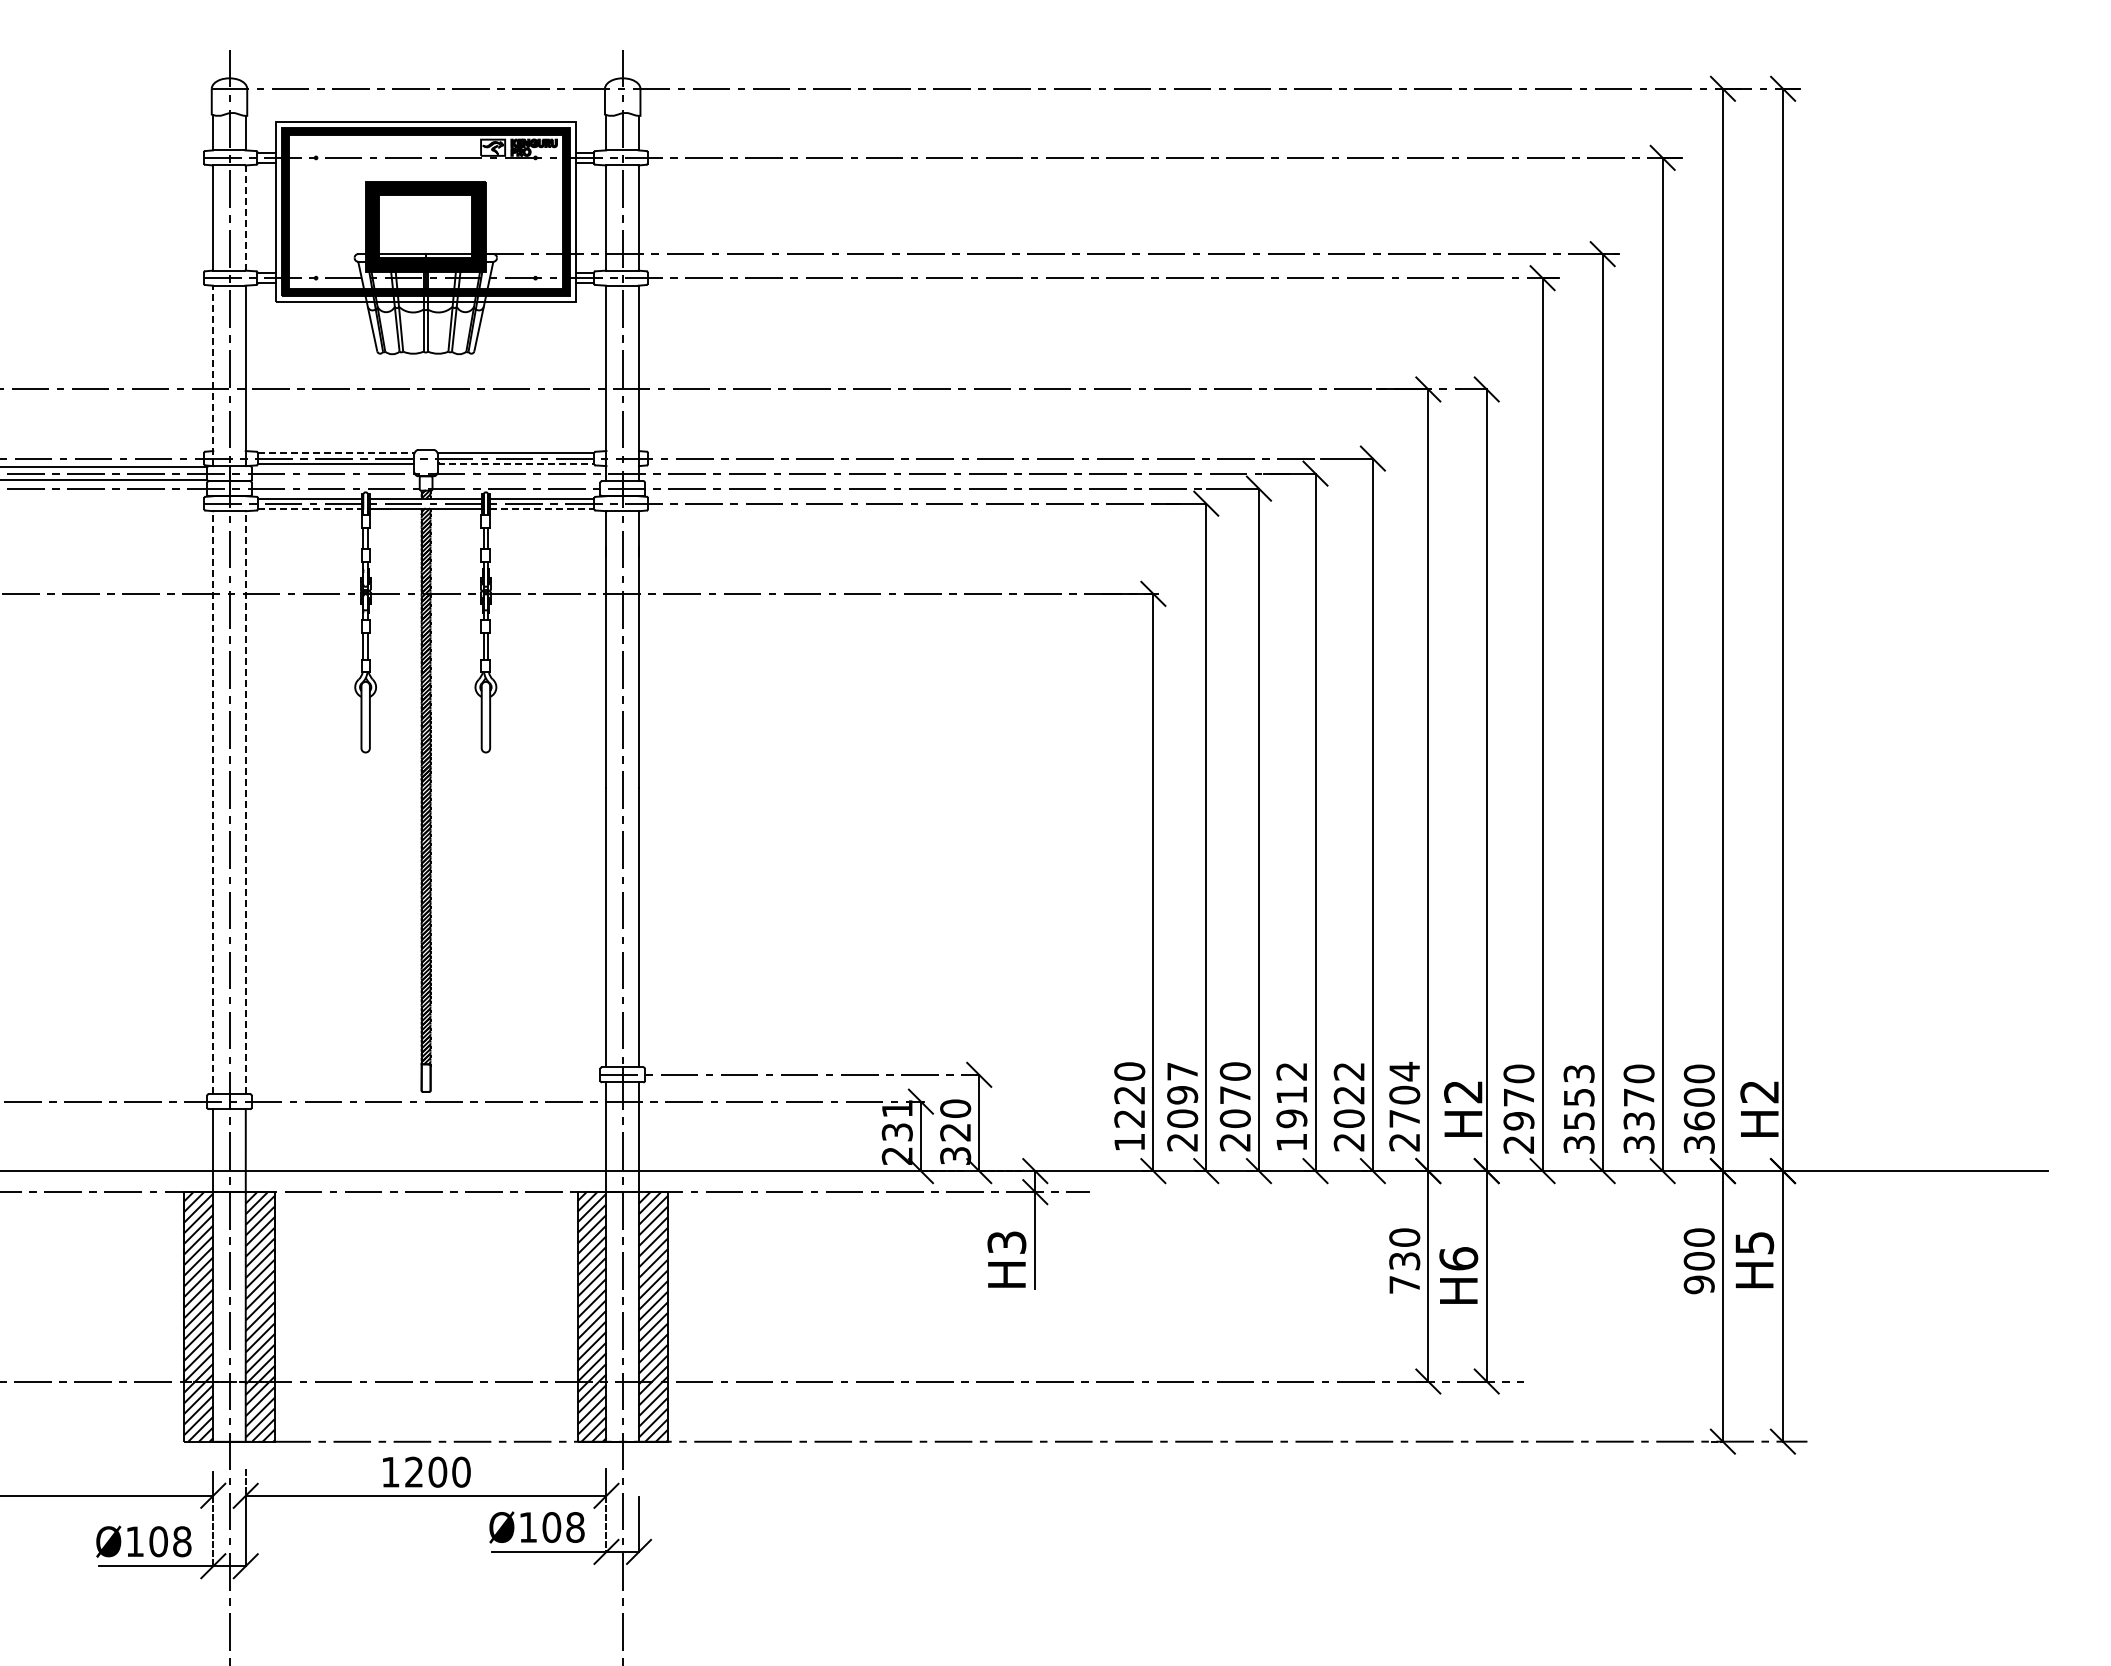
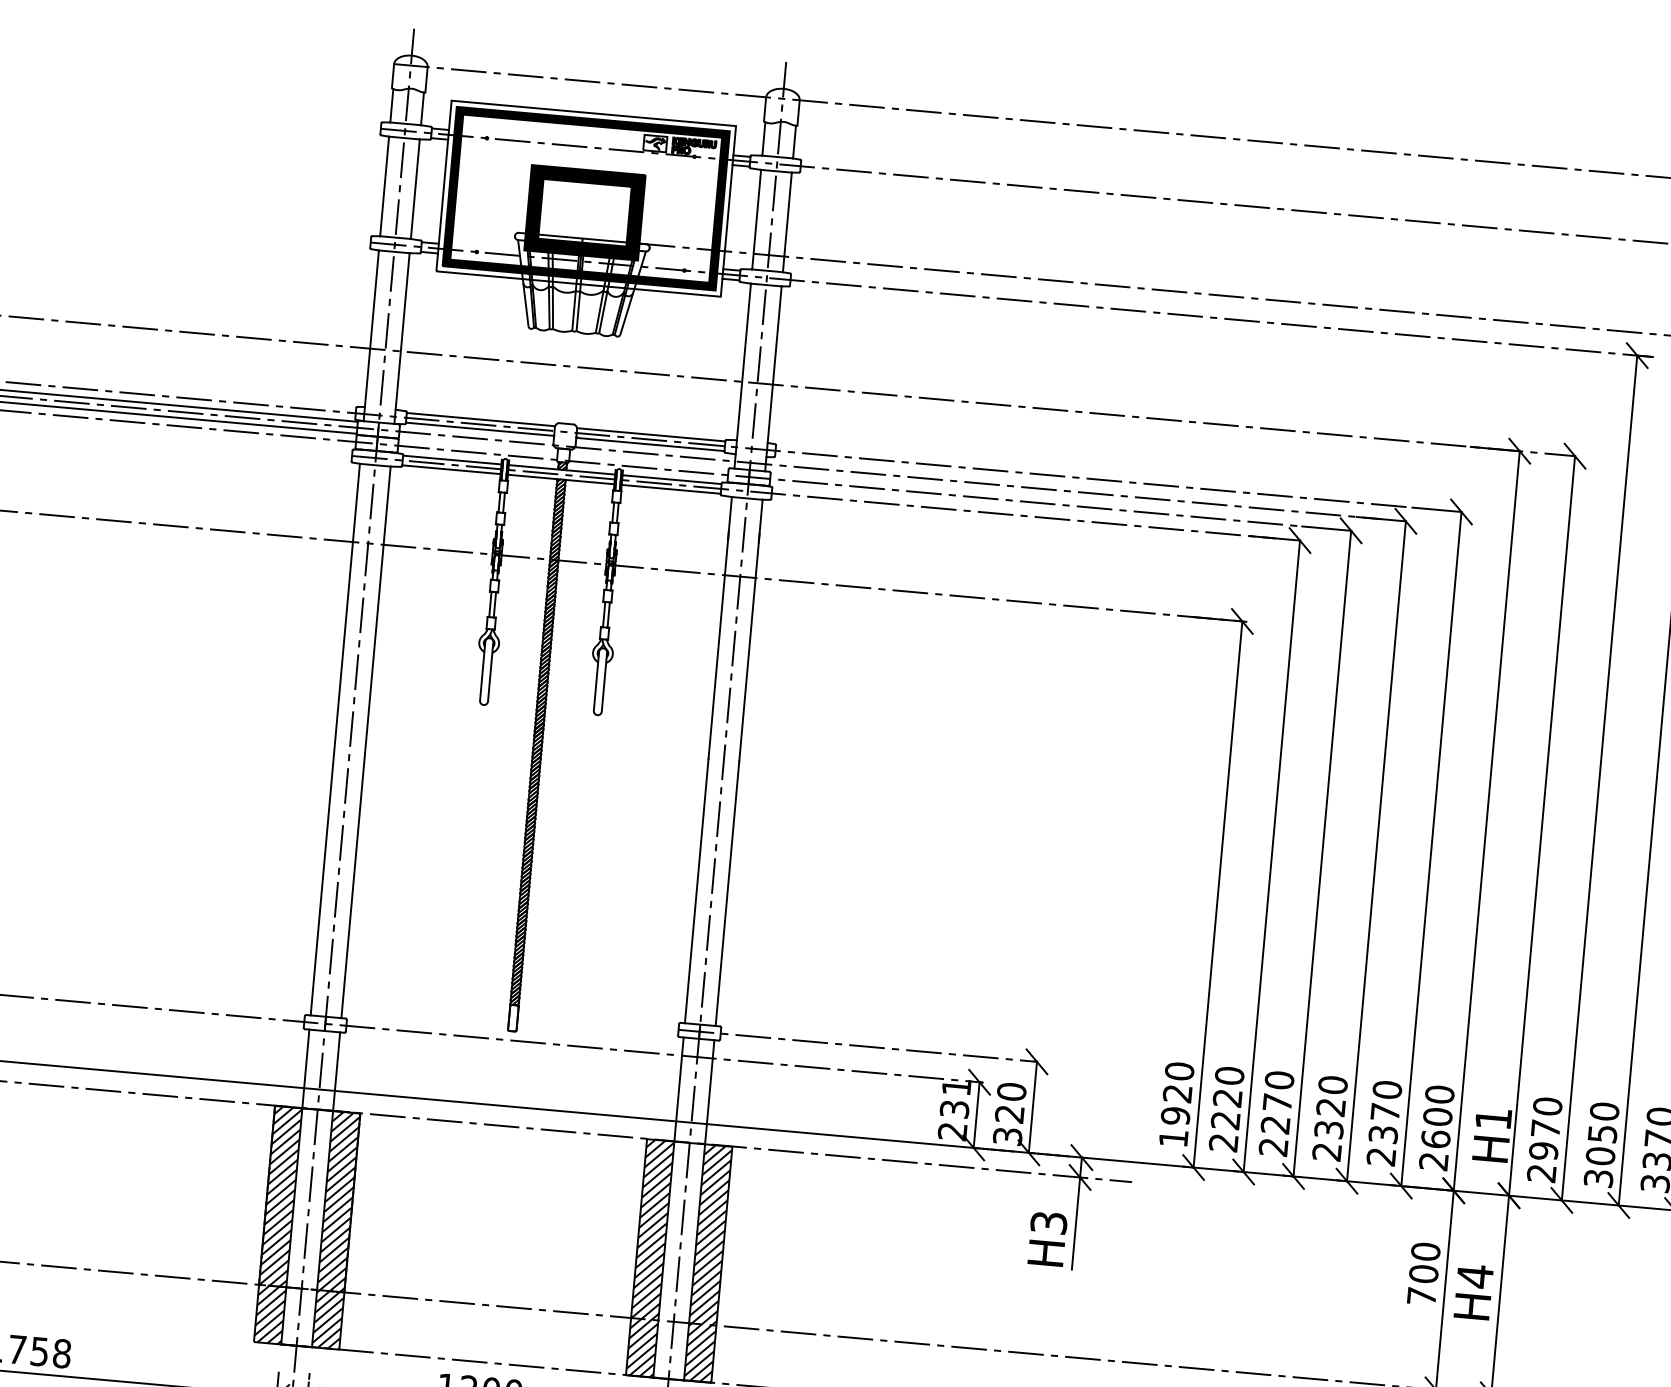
line: (245, 218) -> (415, 189), dashed -> solid
line: (213, 375) -> (371, 335), dashed -> solid
line: (336, 453) -> (481, 419), dashed -> solid
line: (516, 463) -> (650, 444), dashed -> solid
line: (309, 508) -> (451, 469), dashed -> solid
line: (542, 508) -> (671, 489), dashed -> solid
line: (213, 802) -> (335, 739), dashed -> solid
line: (245, 802) -> (365, 742), dashed -> solid
text: (1463, 1092) -> (1493, 1119), H2 -> H1
text: (1404, 1094) -> (1437, 1116), 2704 -> 2600
text: (1182, 1095) -> (1227, 1098), 2097 -> 2220
text: (1348, 1095) -> (1384, 1112), 2022 -> 2370
text: (1578, 1097) -> (1602, 1133), 3553 -> 3050
text: (1291, 1106) -> (1329, 1118), 1912 -> 2320
text: (1129, 1118) -> (1175, 1115), 1220 -> 1920
text: (1234, 1118) -> (1274, 1124), 2070 -> 2270
text: (1458, 1258) -> (1474, 1276), H6 -> H4
text: (1404, 1261) -> (1423, 1274), 730 -> 700

